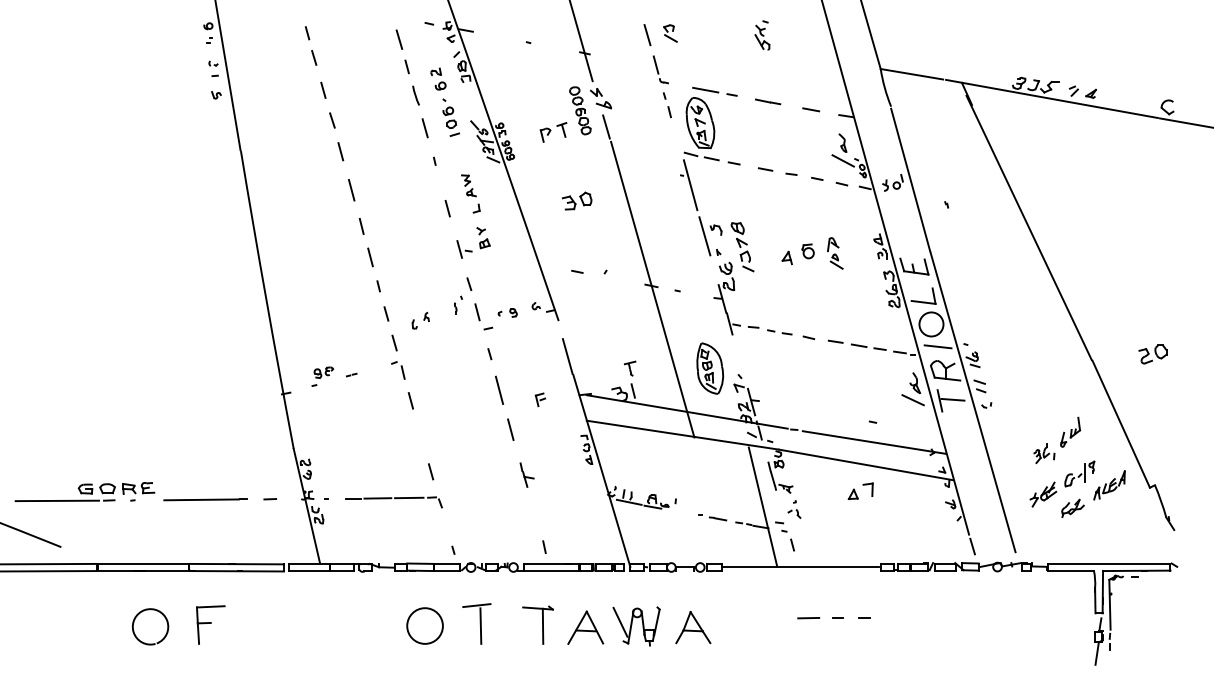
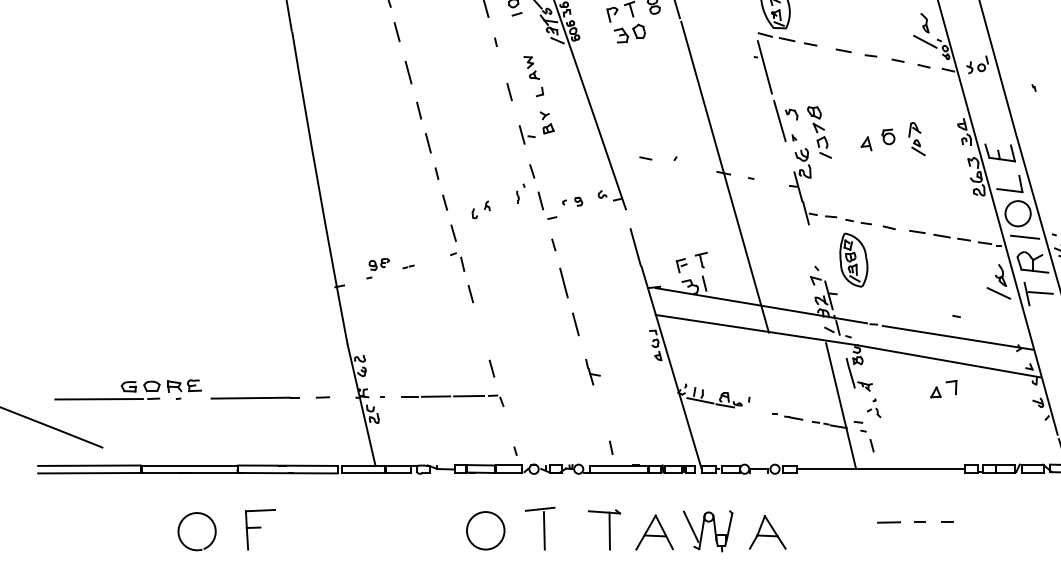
part: (576, 200) -> (629, 32), moved
part: (710, 368) -> (854, 260), moved
part: (539, 399) -> (680, 265), moved

